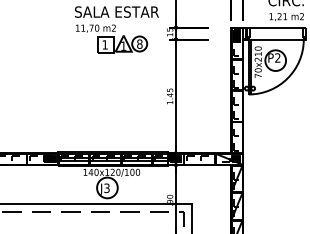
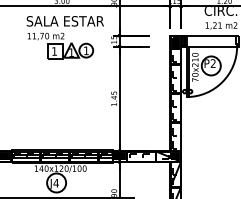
text: (139, 43) -> (86, 50), 8 -> 1
text: (106, 188) -> (55, 183), J3 -> J4

